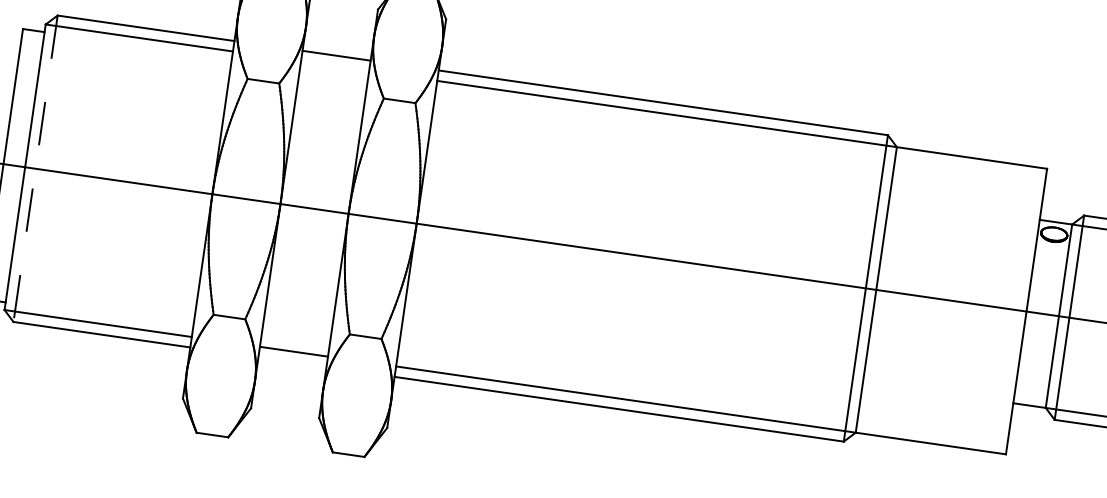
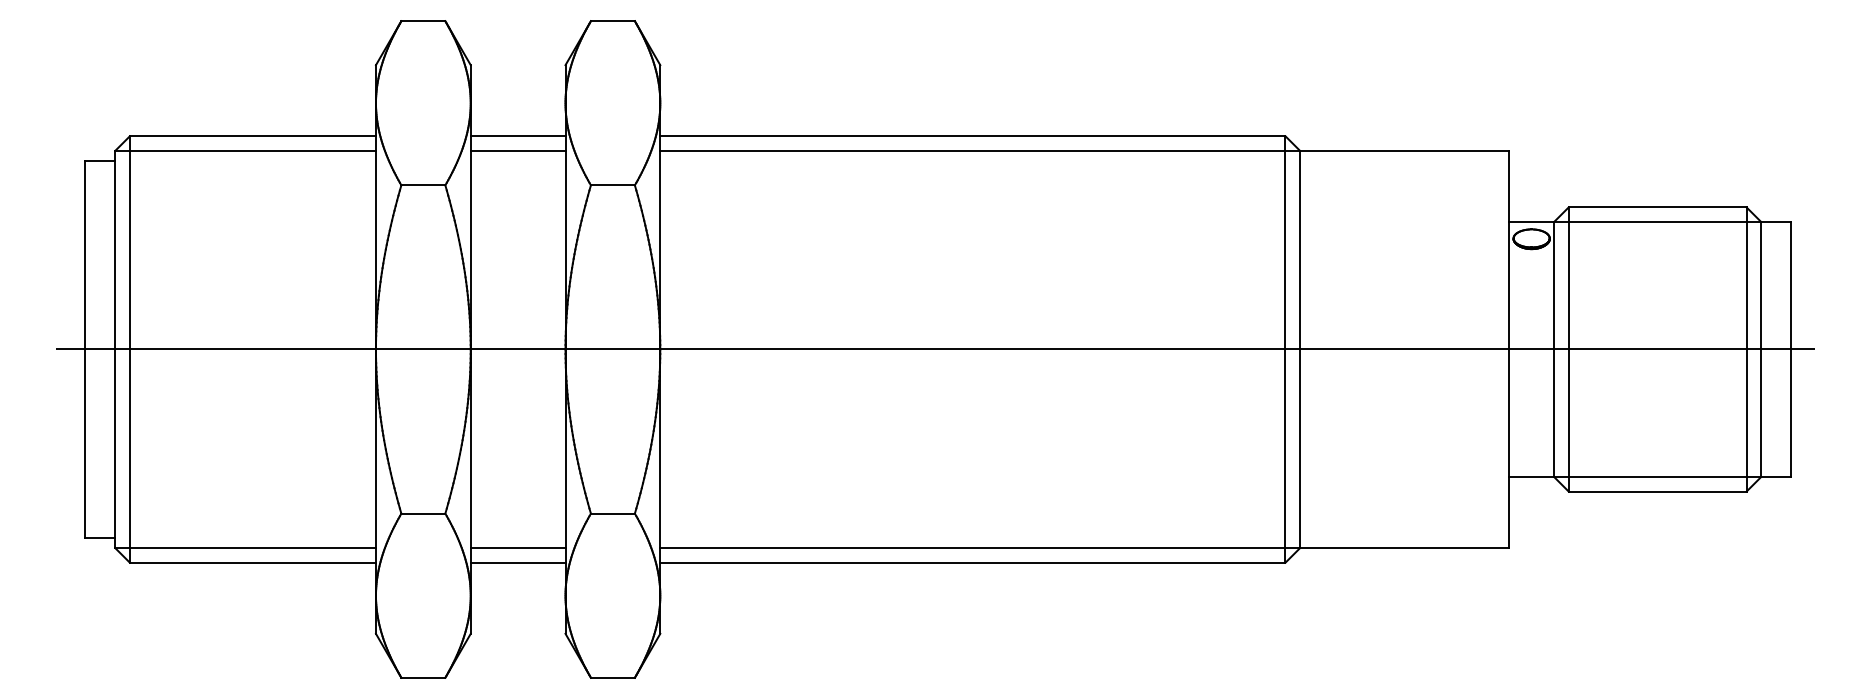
line: (334, 65) -> (517, 150), added
line: (35, 168) -> (129, 349), dashed -> solid
line: (292, 361) -> (517, 562), added

